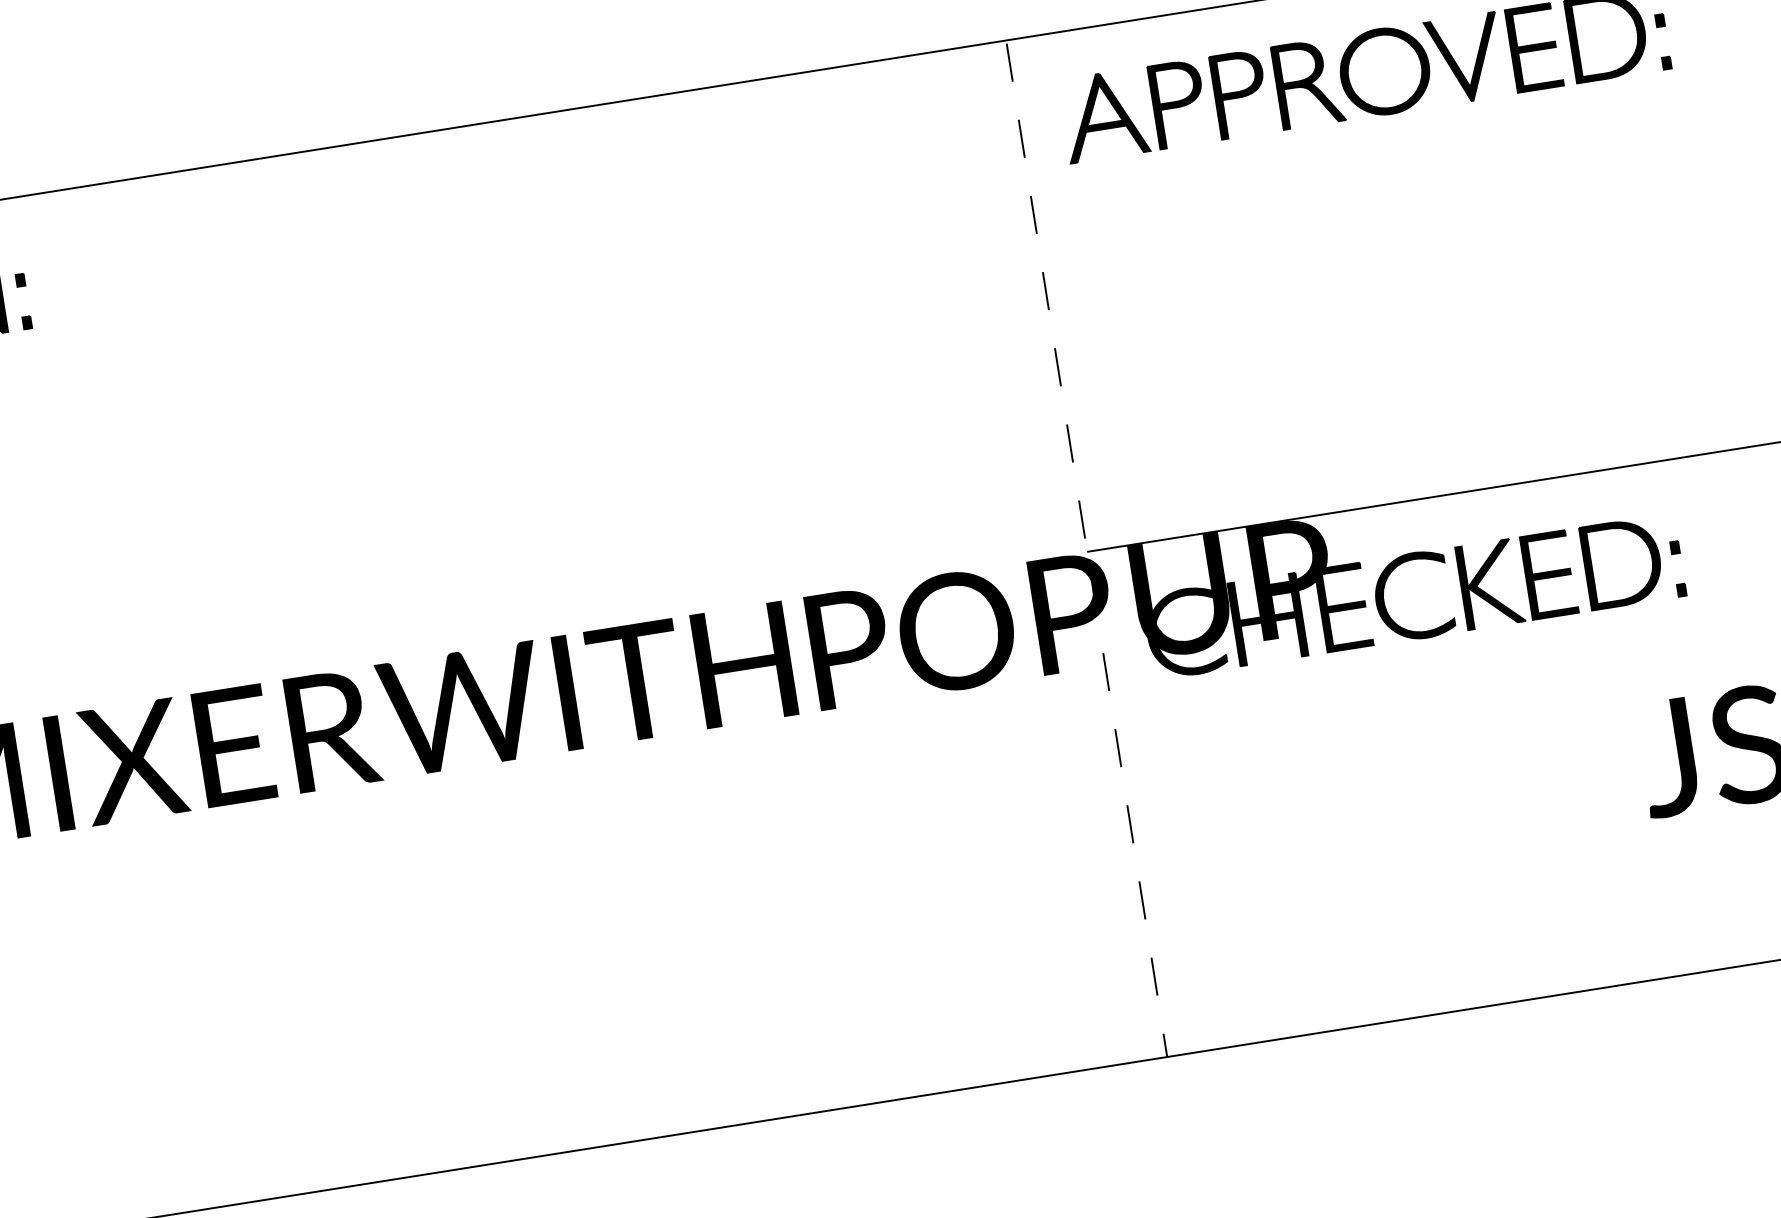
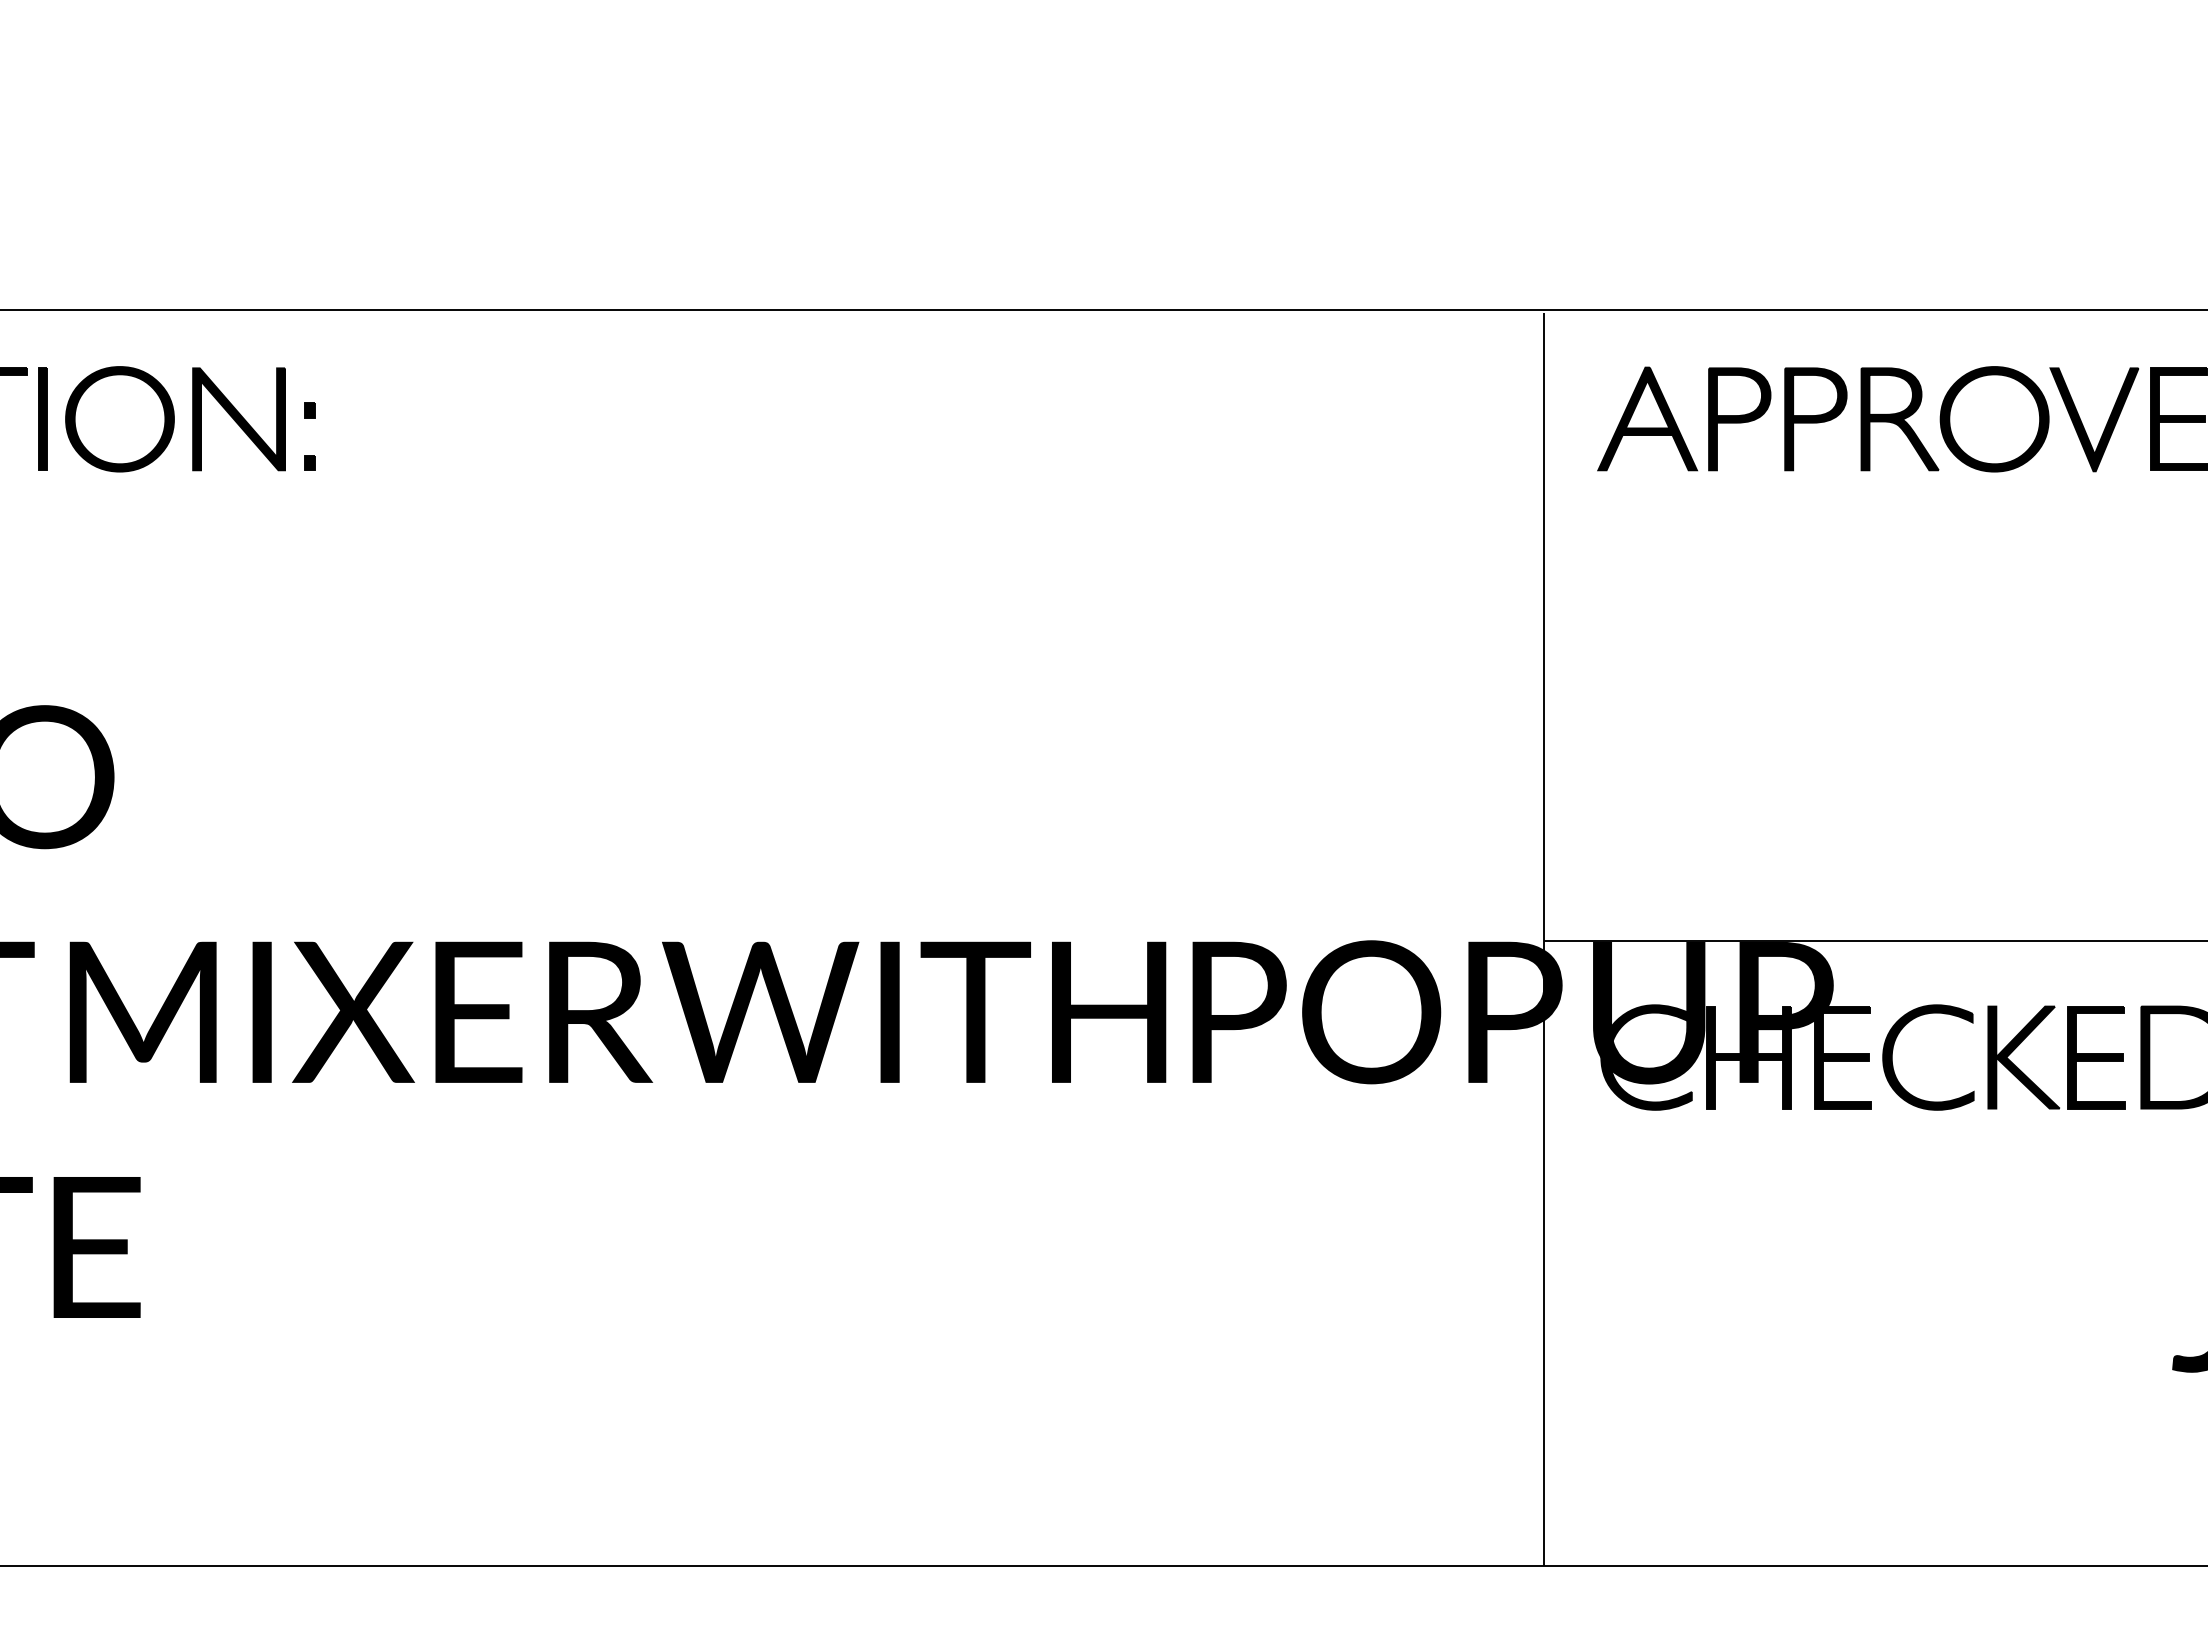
line: (1086, 551) -> (1543, 940), dashed -> solid

